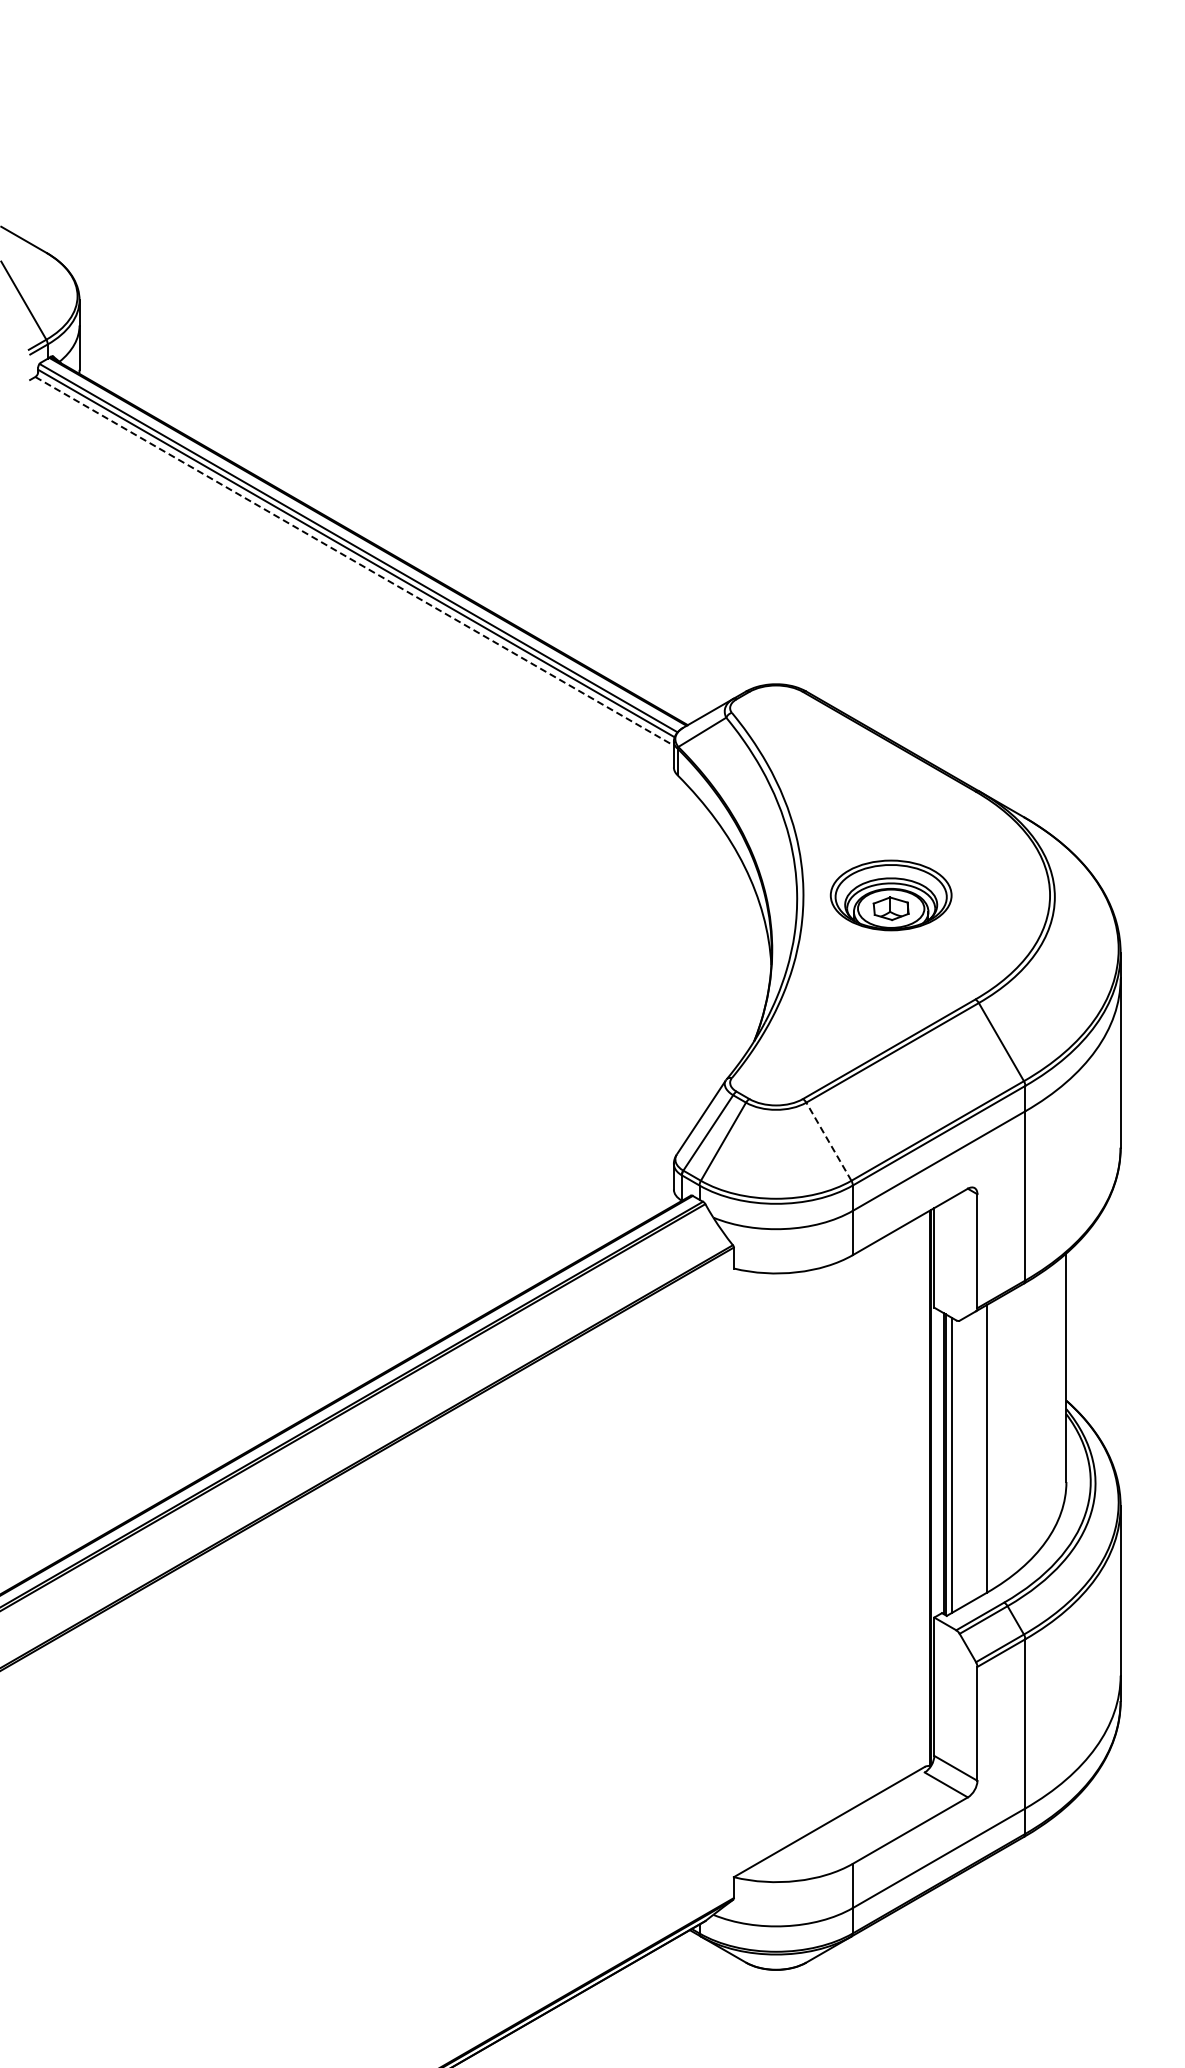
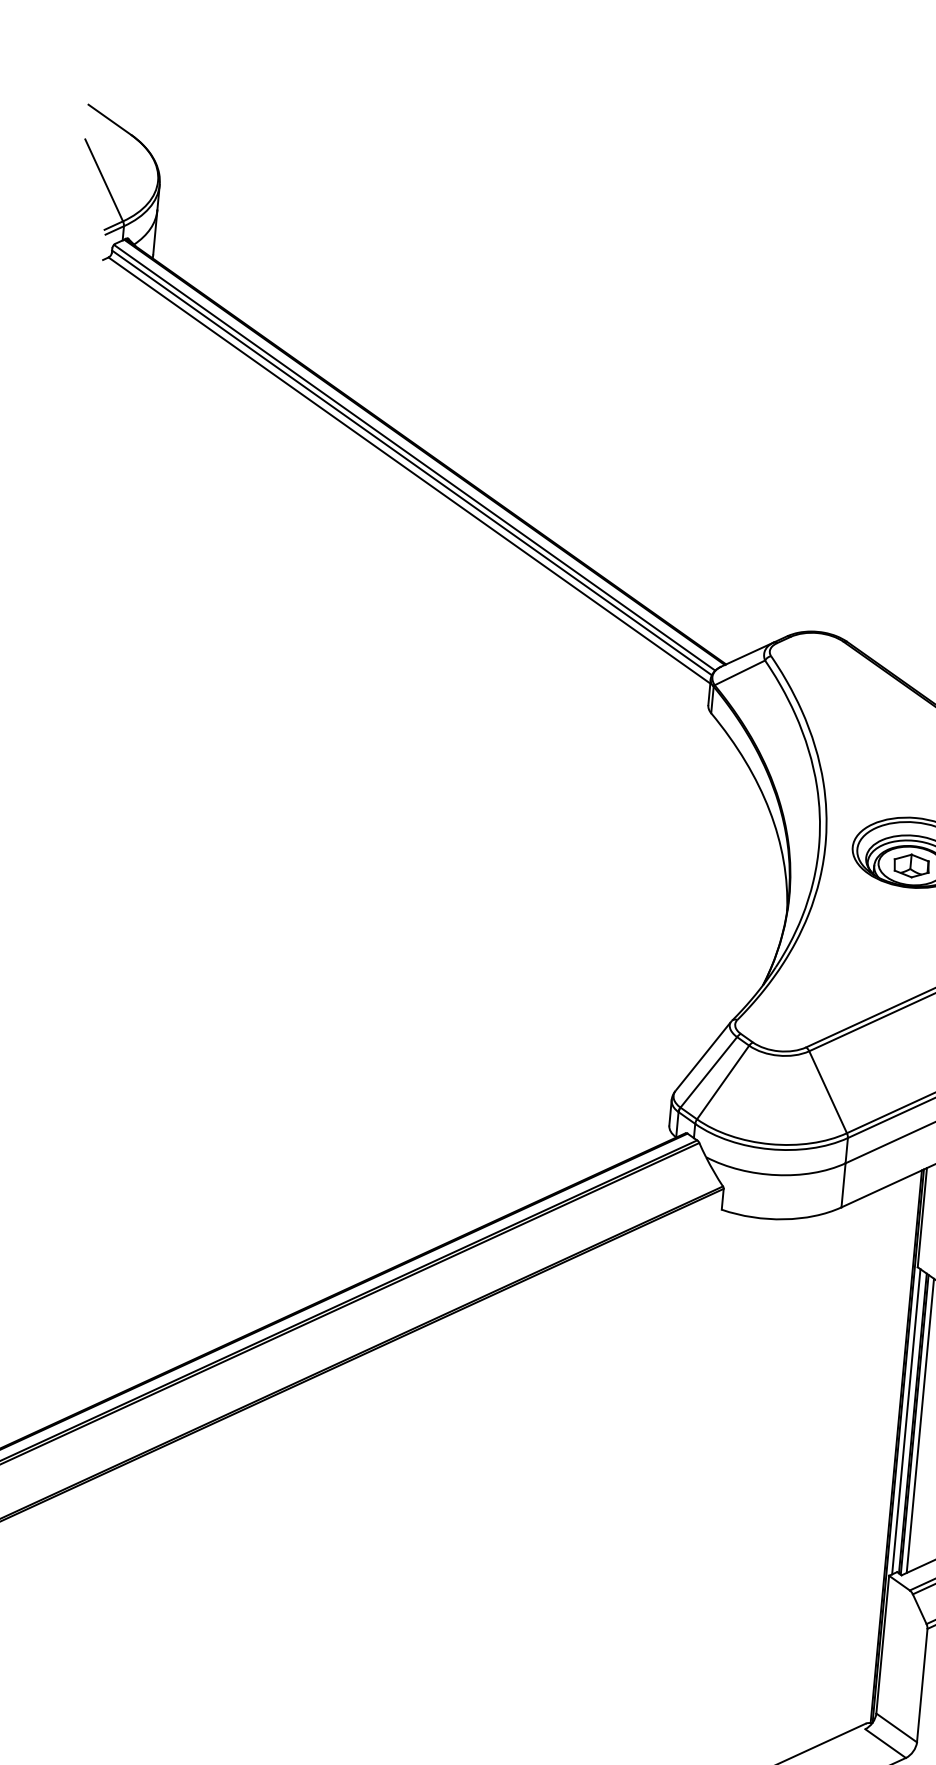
line: (354, 561) -> (409, 470), dashed -> solid
line: (828, 1141) -> (827, 1091), dashed -> solid
line: (937, 1462) -> (906, 1421), added

